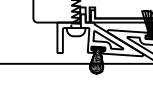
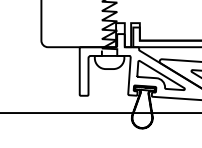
hatch: (96, 60) -> (142, 107), removed

